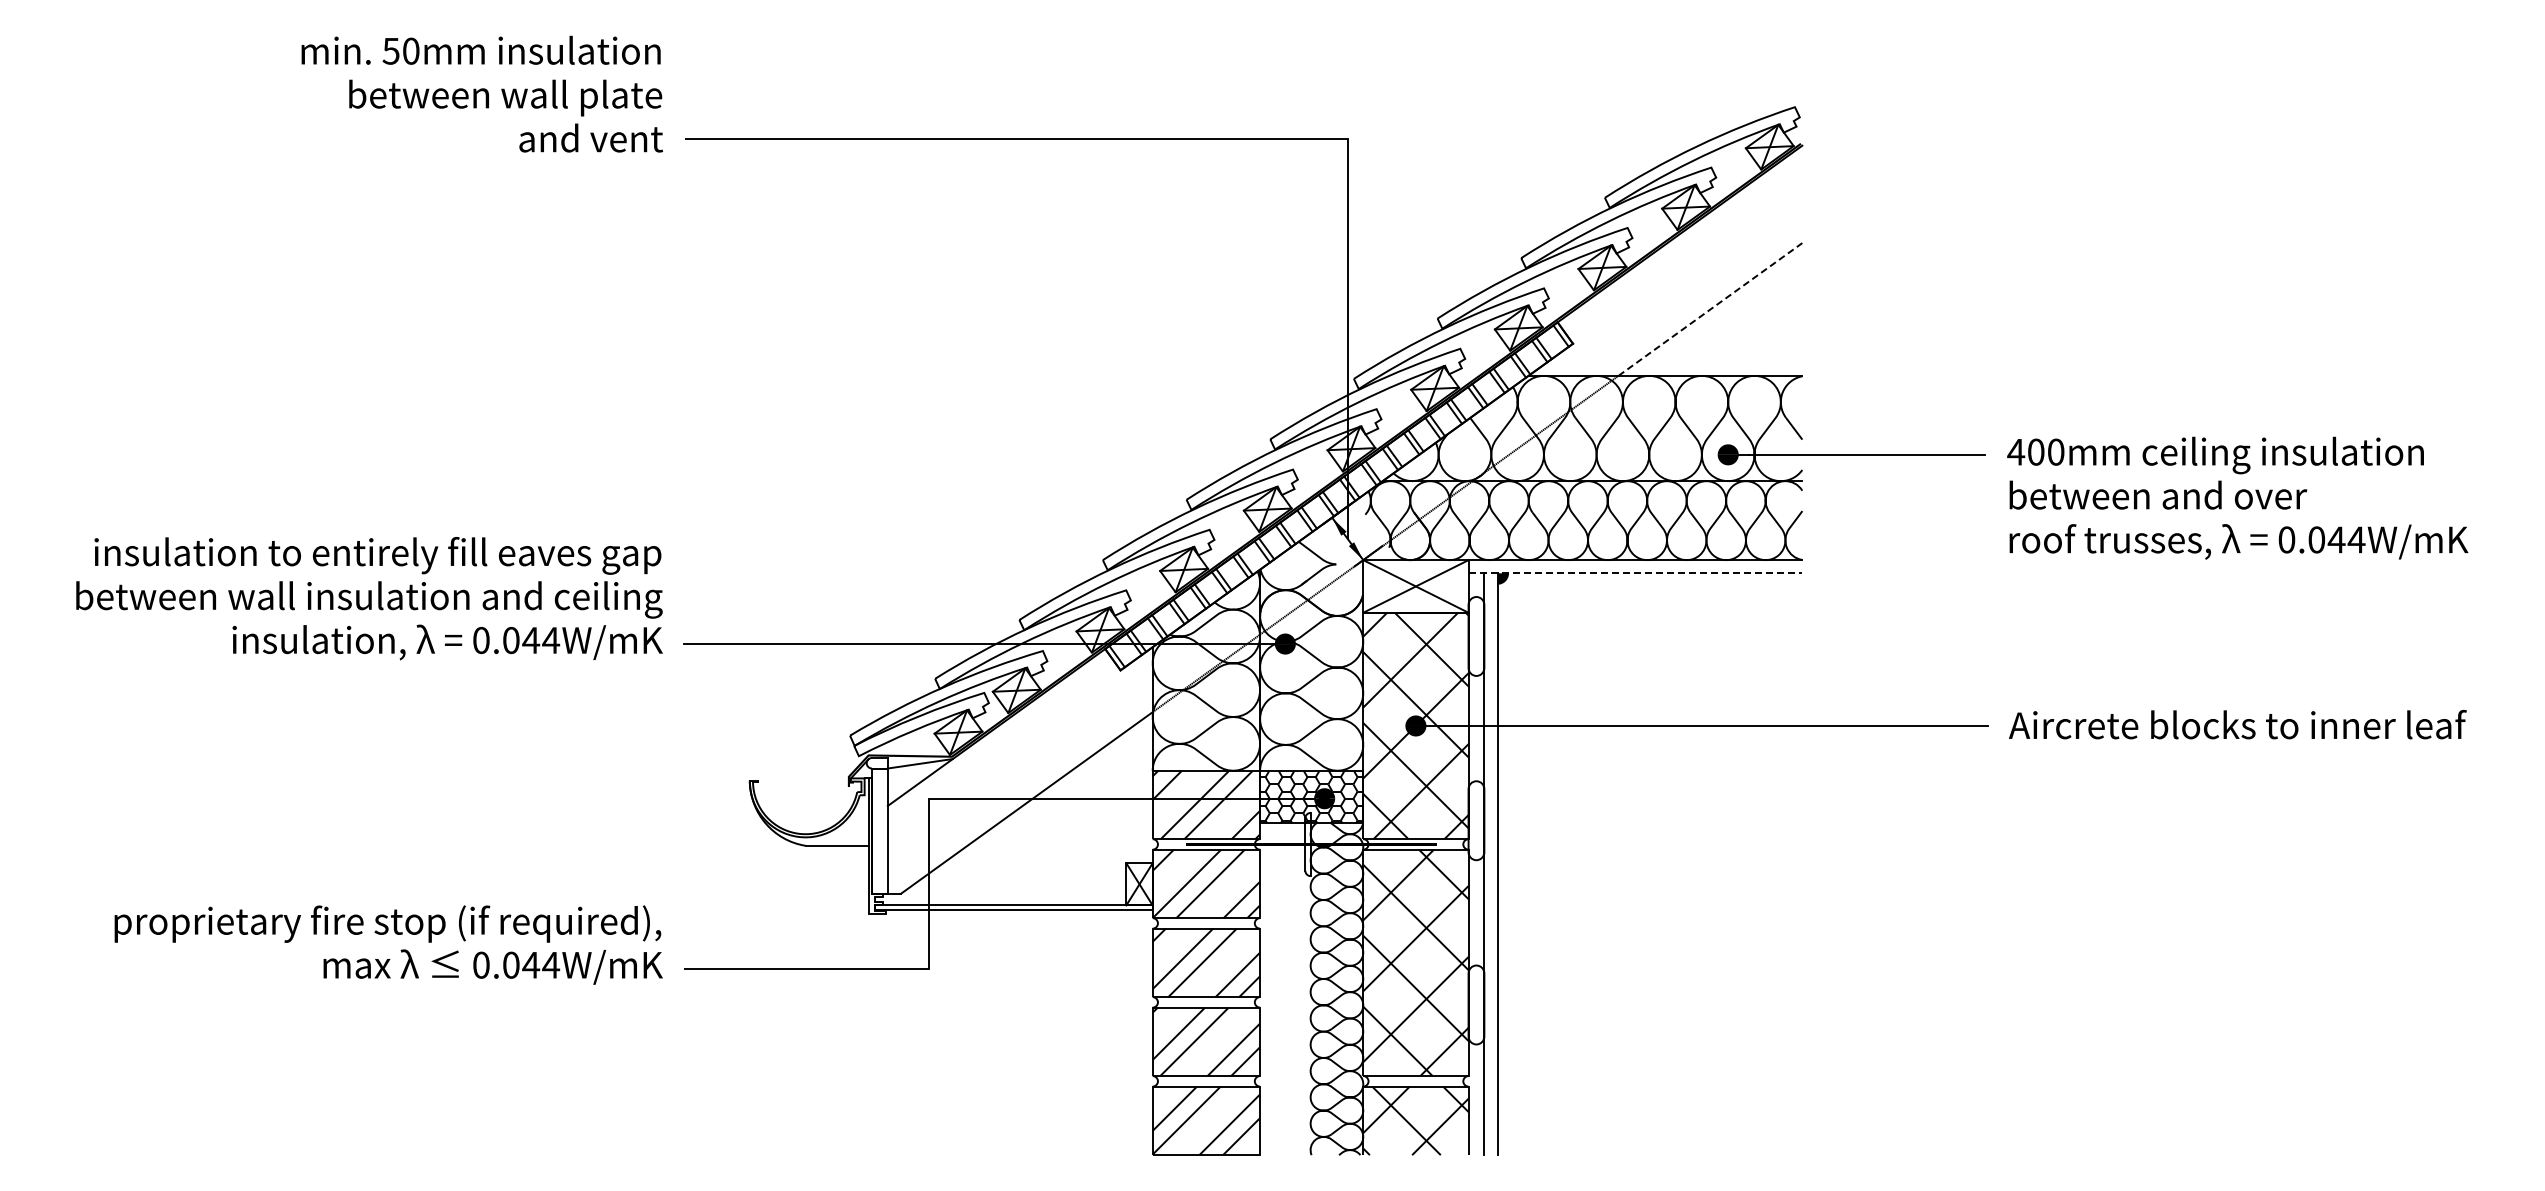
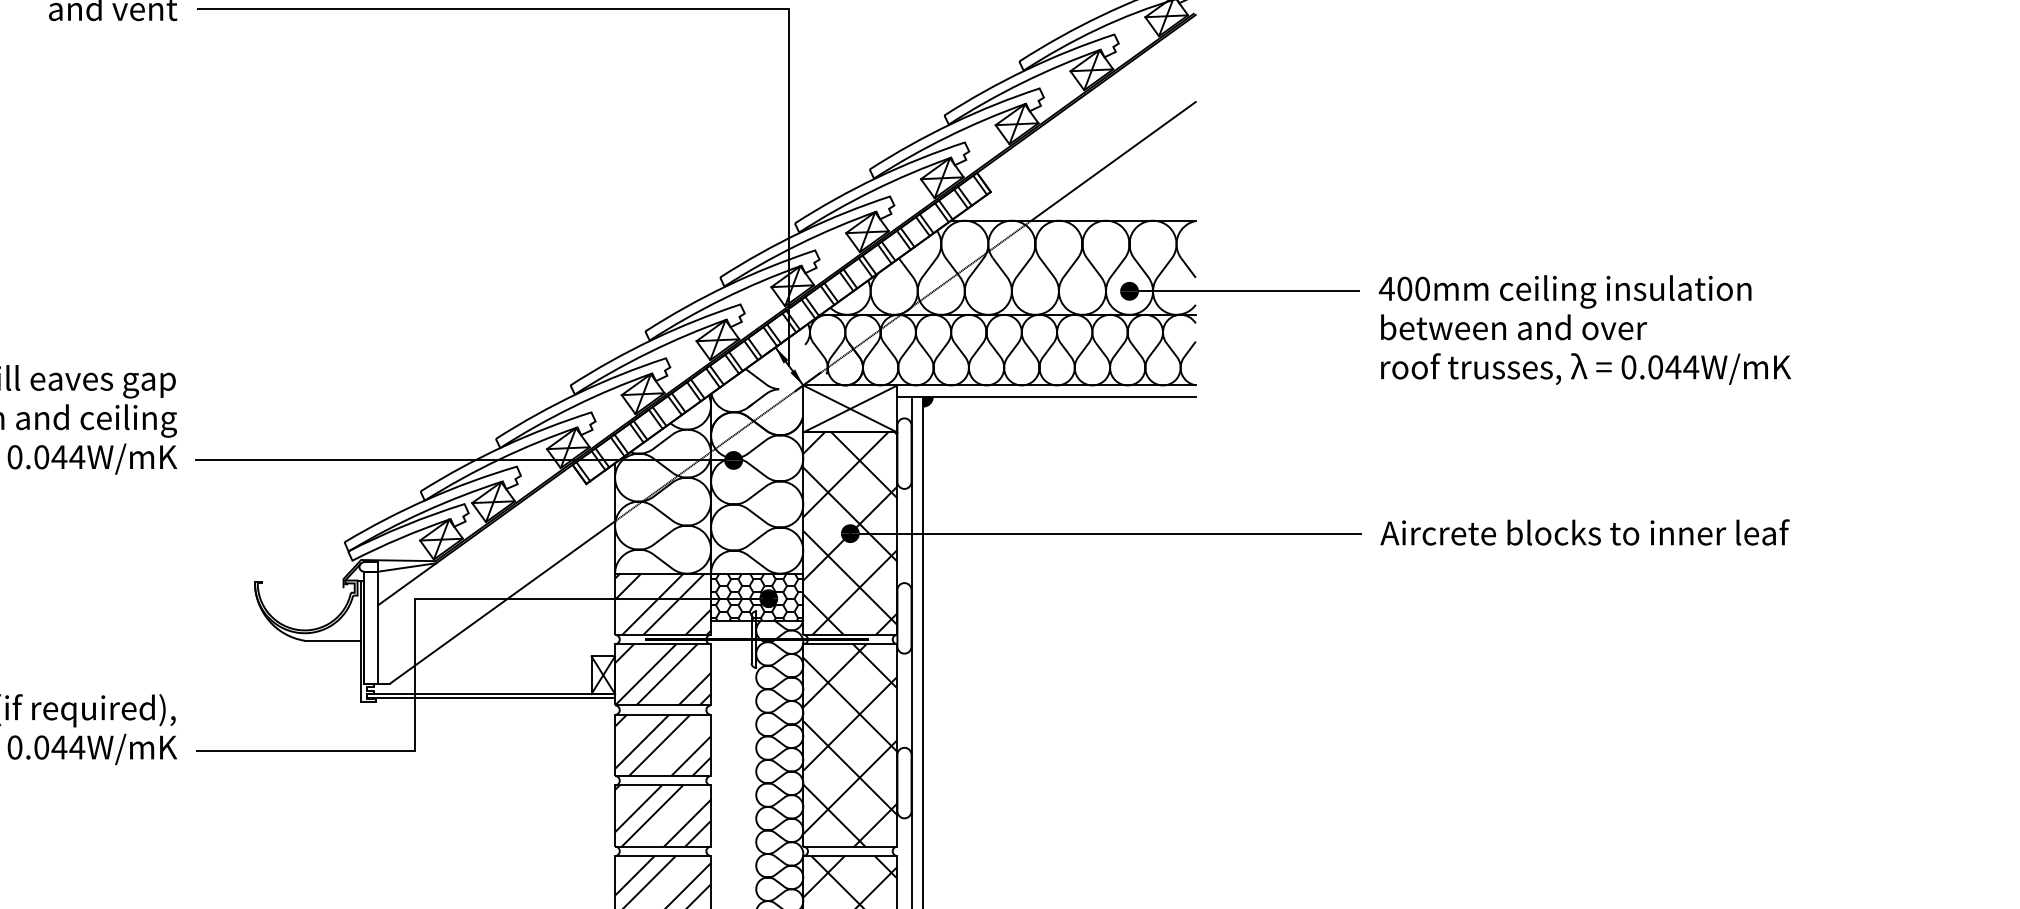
line: (1710, 309) -> (1113, 161), dashed -> solid
line: (1635, 573) -> (1046, 397), dashed -> solid

